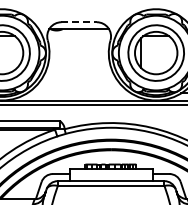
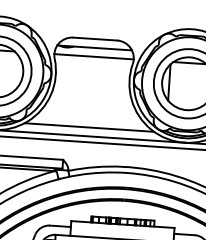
line: (79, 22) -> (95, 39), dashed -> solid
line: (79, 36) -> (94, 56), added
line: (79, 93) -> (89, 127), added

